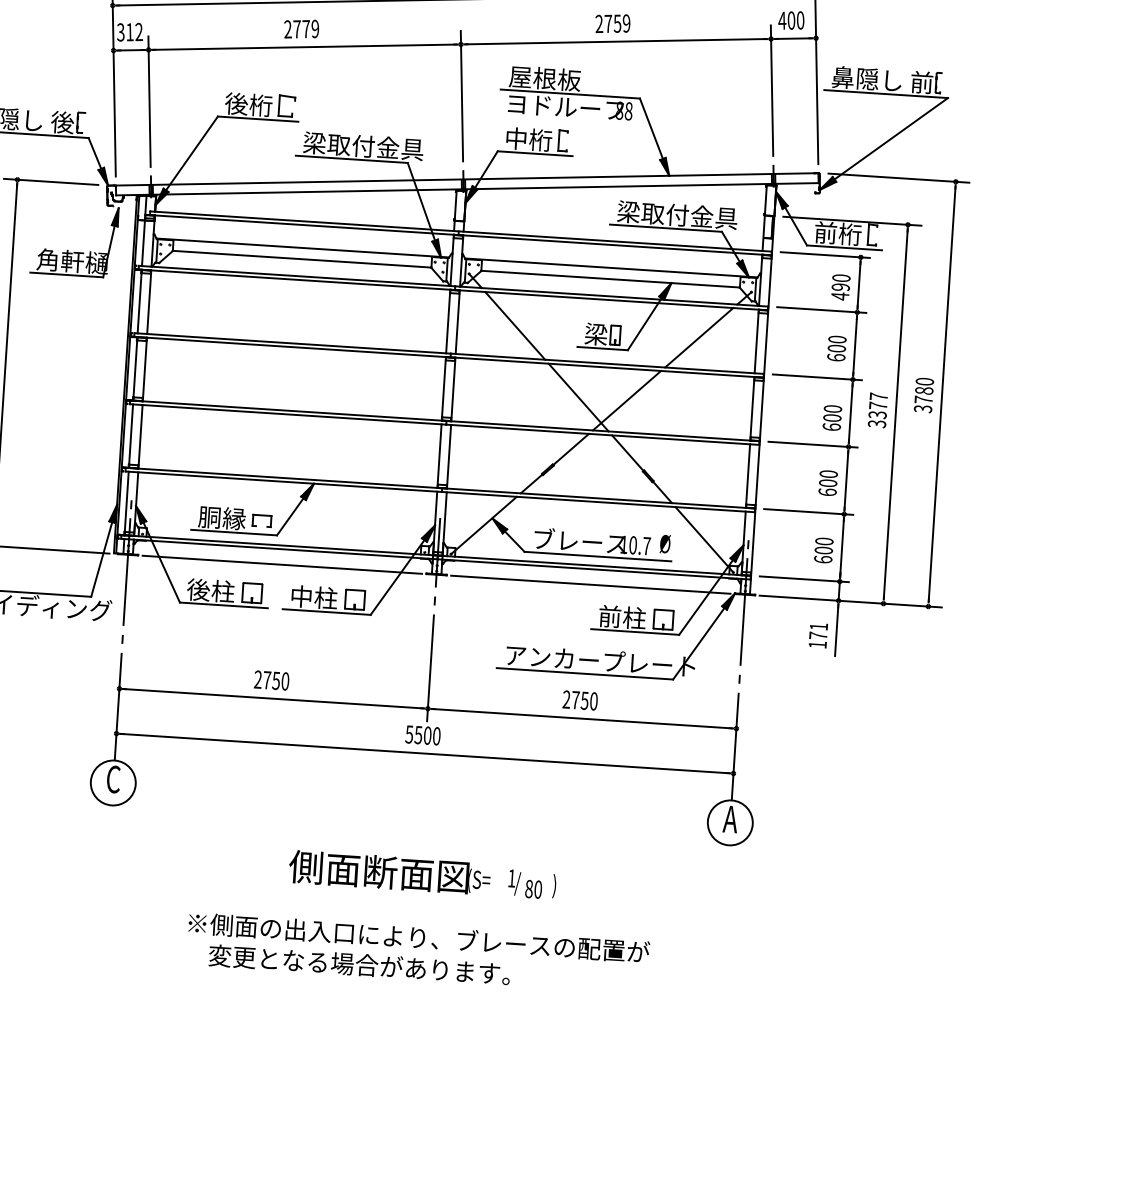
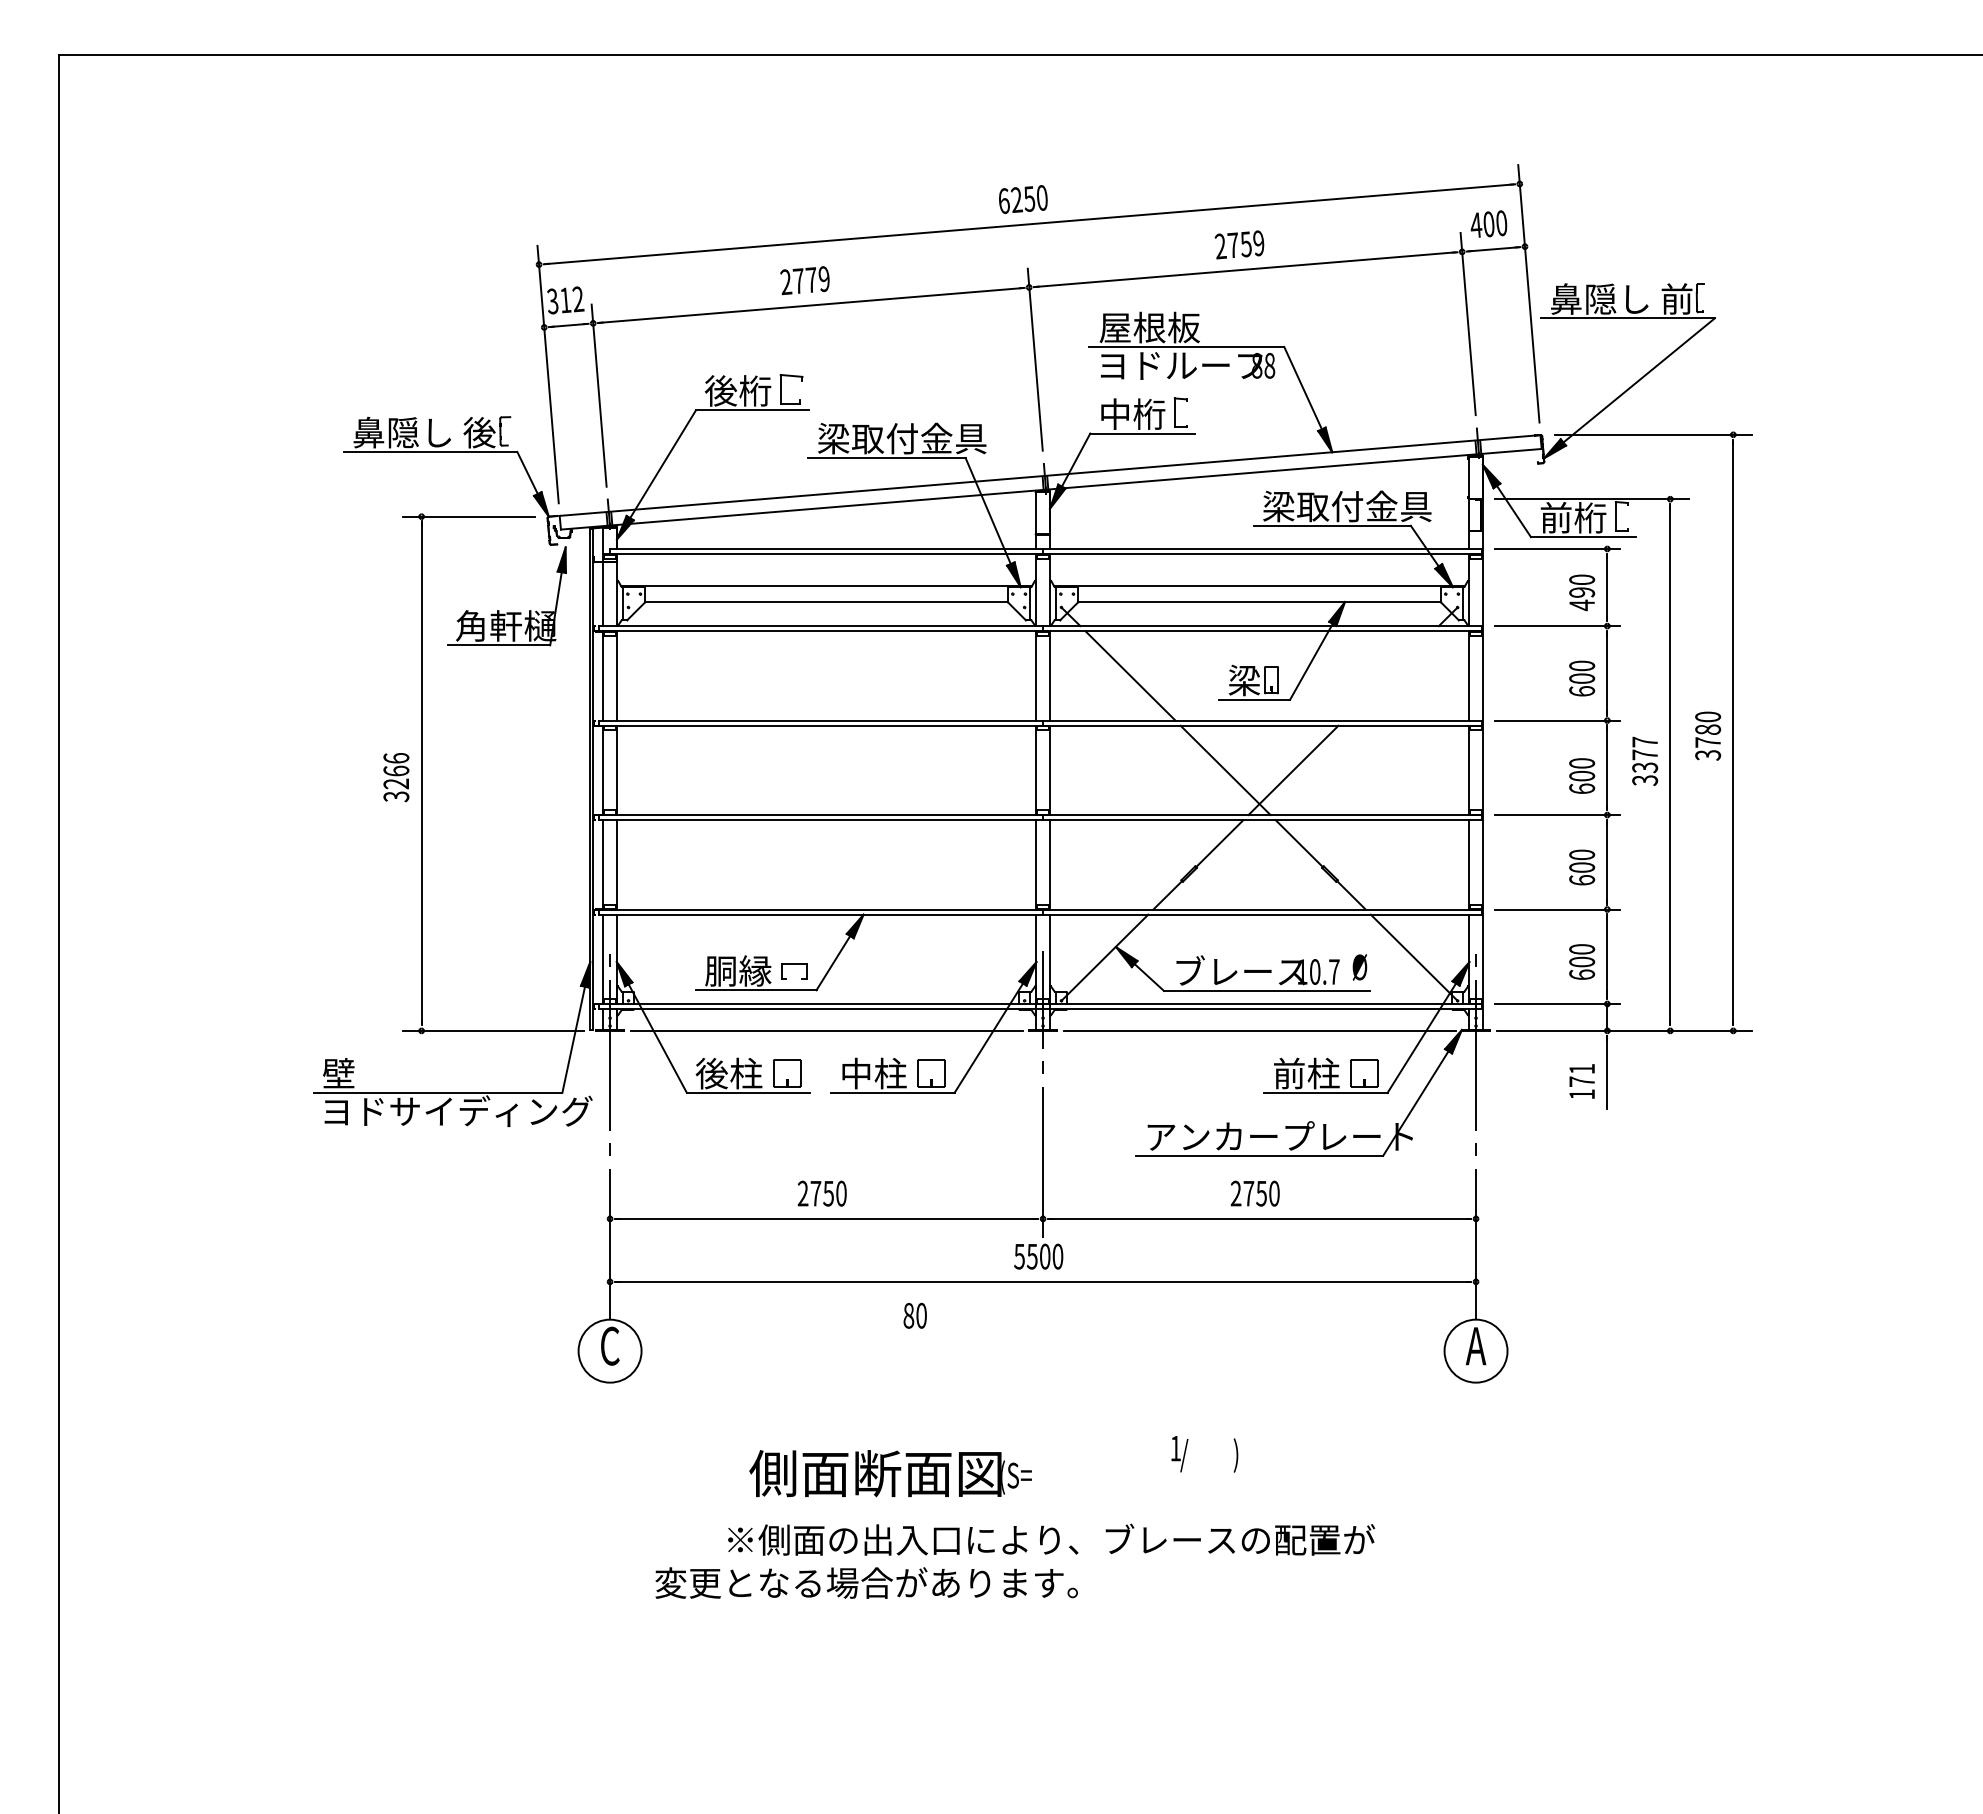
line: (699, 337) -> (1388, 675), removed
text: (389, 872) -> (890, 1473), moved
text: (533, 889) -> (914, 1315), moved
text: (359, 964) -> (866, 1582), moved

